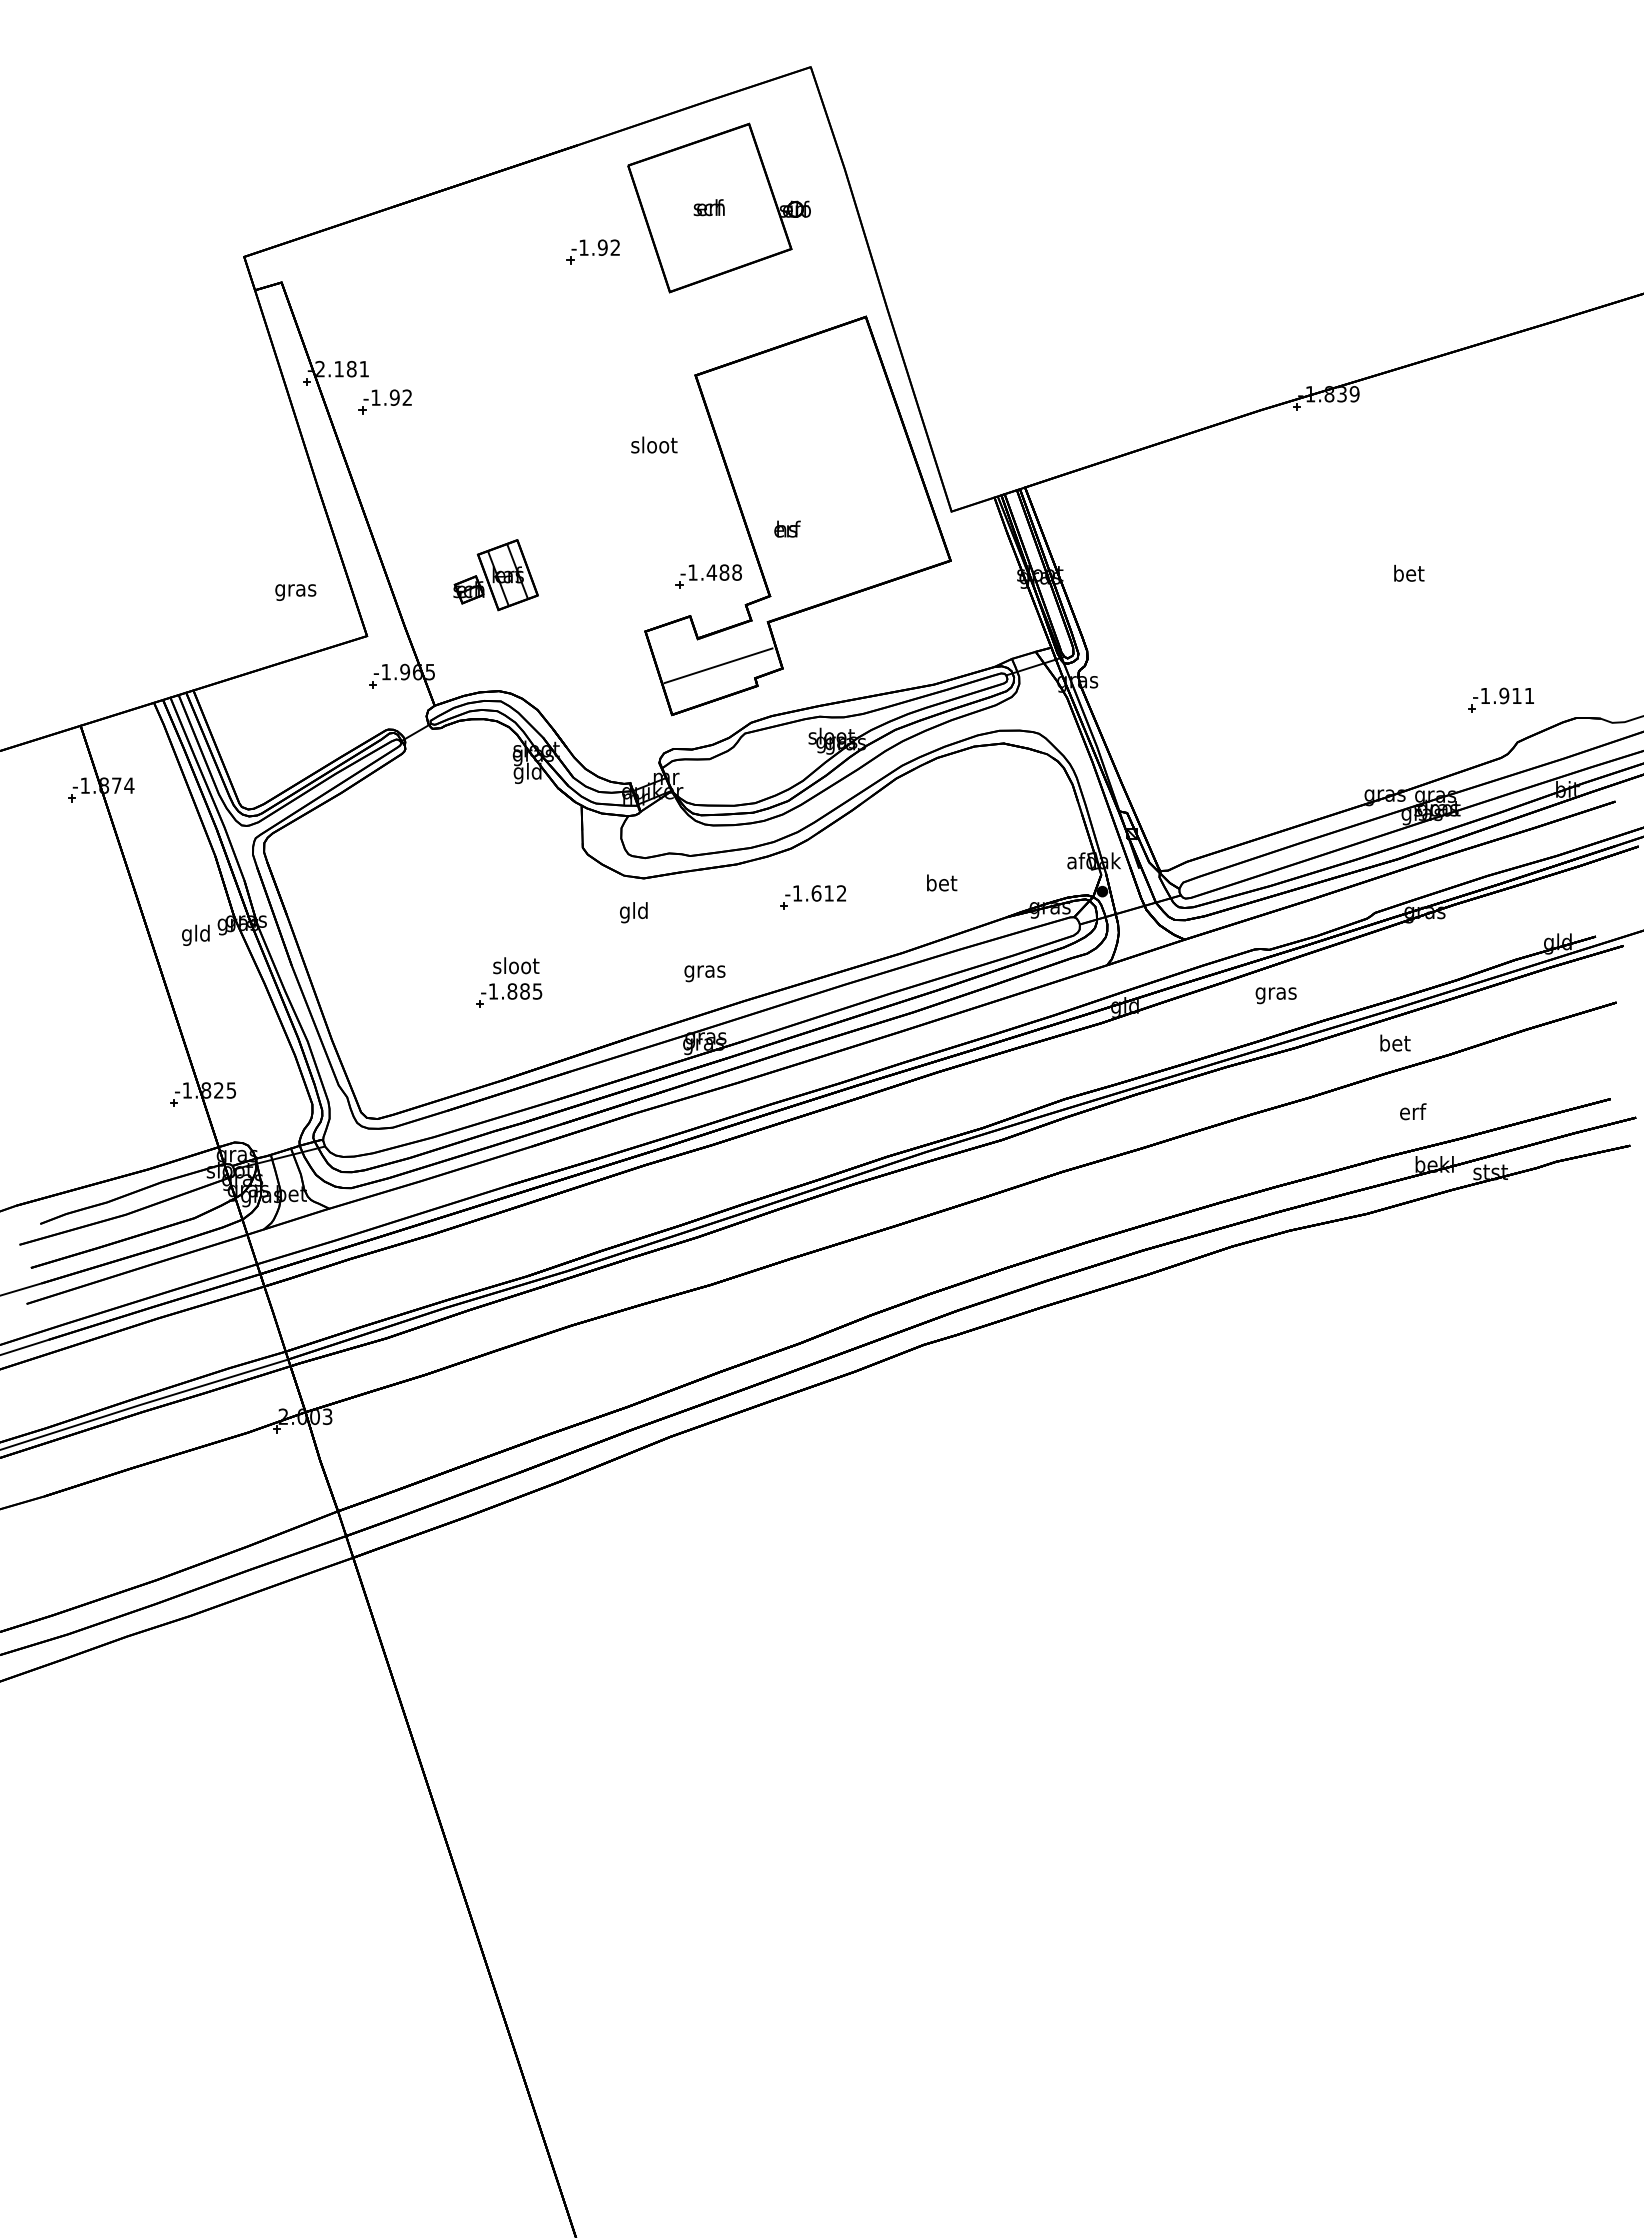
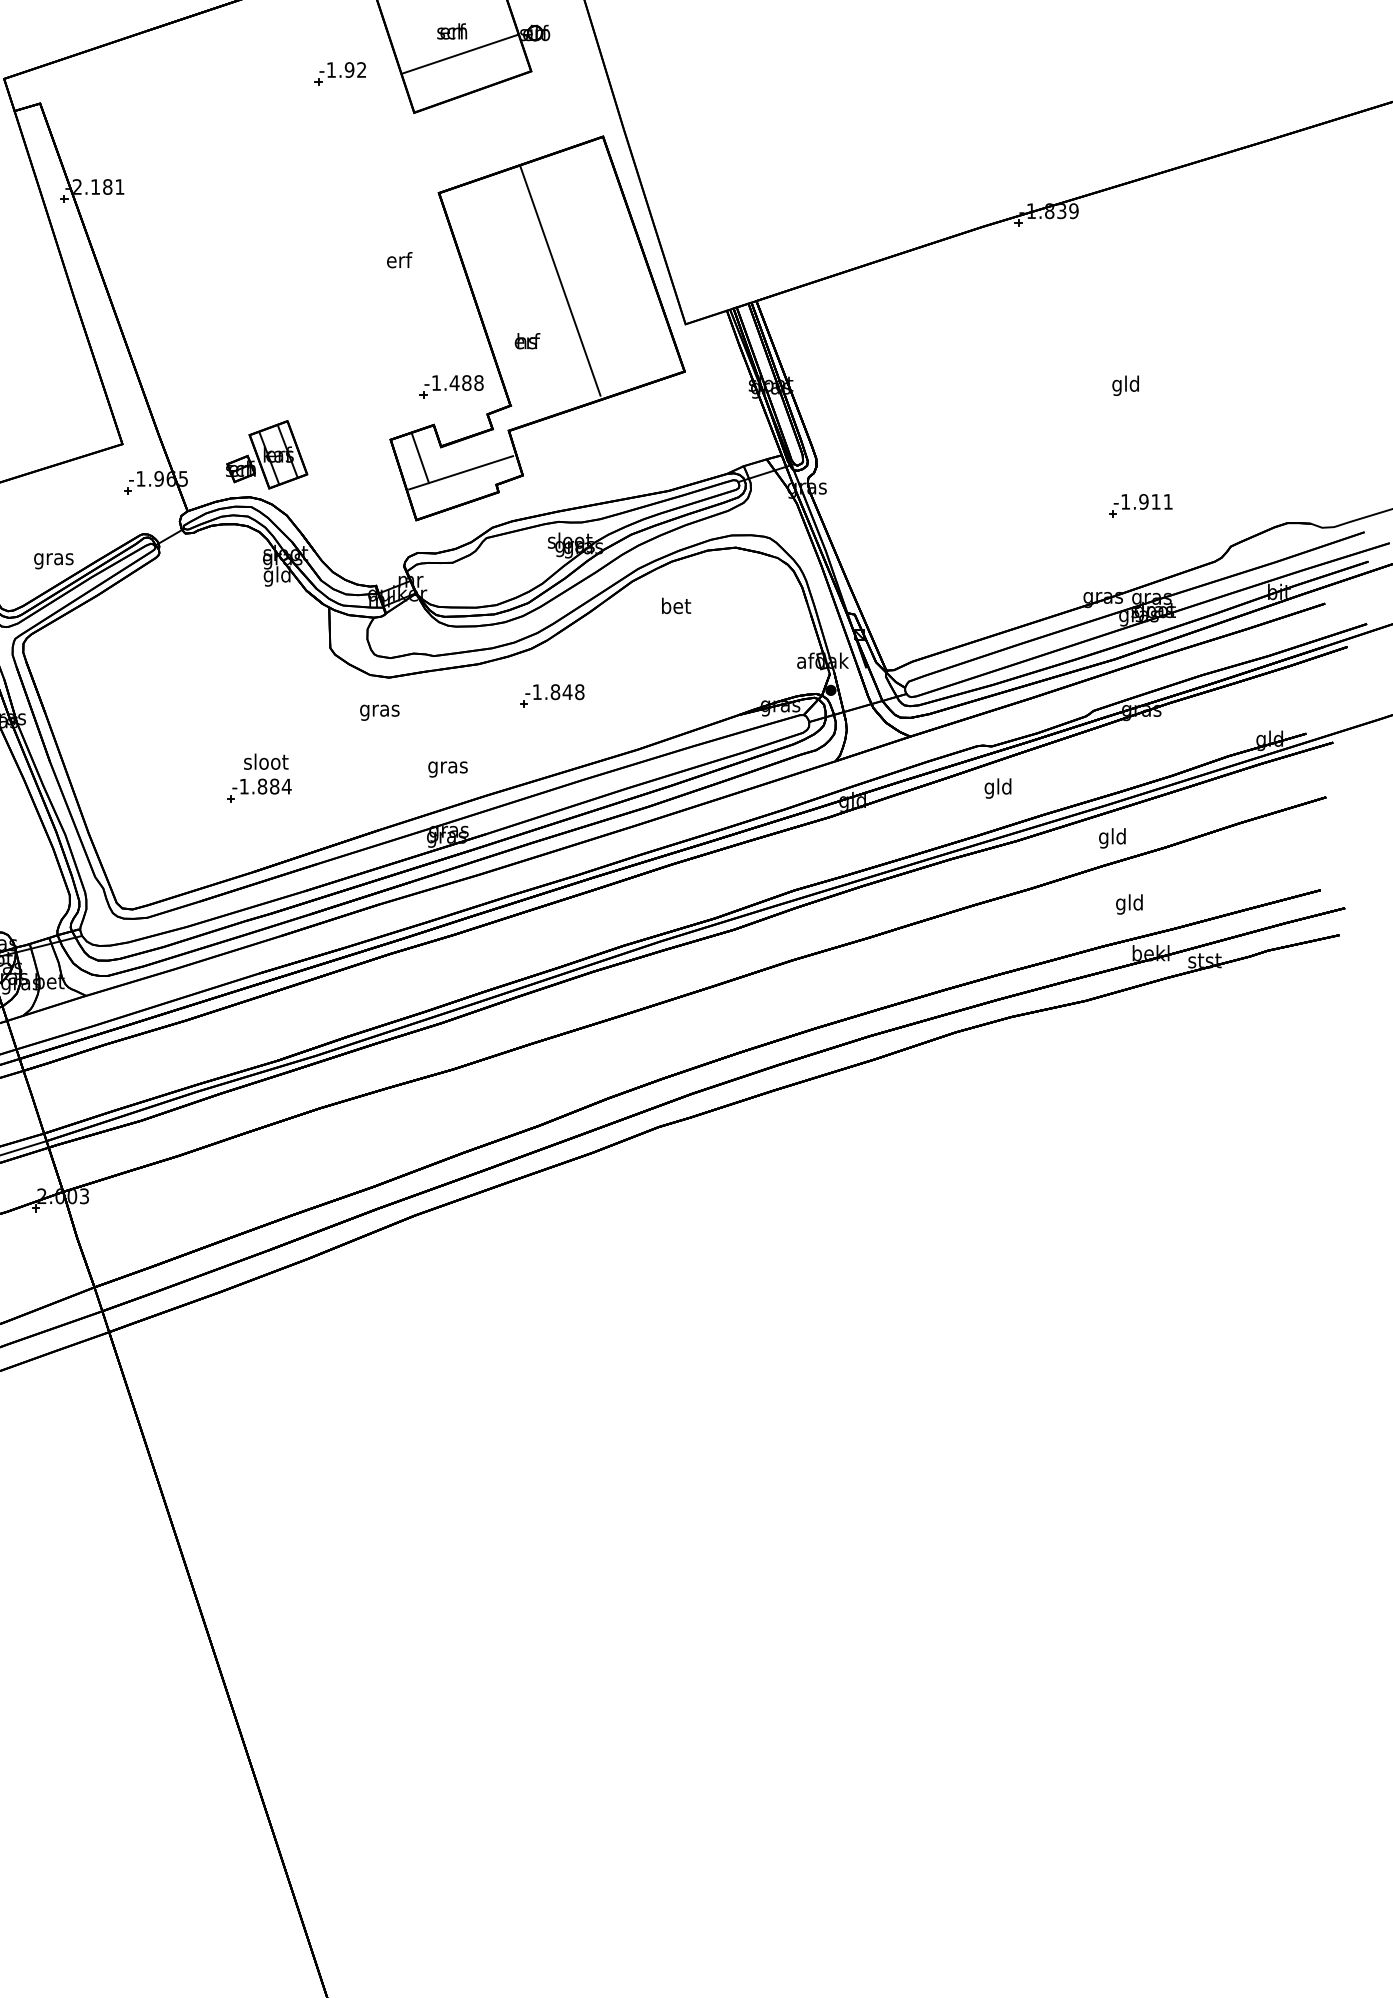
line: (717, 231) -> (460, 54), added
part: (384, 401) -> (139, 218), removed
text: (654, 444) -> (399, 259), sloot -> erf
line: (821, 466) -> (560, 280), added
part: (495, 575) -> (266, 455), moved
text: (1409, 575) -> (1126, 385), bet -> gld
text: (295, 592) -> (53, 561), moved
line: (676, 650) -> (420, 458), added
part: (1500, 699) -> (1140, 505), moved
text: (942, 882) -> (676, 605), moved
text: (828, 893) -> (567, 692), -1.612 -> -1.848
text: (633, 912) -> (379, 710), gld -> gras
text: (537, 991) -> (286, 786), -1.885 -> -1.884
text: (1275, 993) -> (997, 788), gras -> gld
text: (1395, 1044) -> (1113, 837), bet -> gld
text: (1412, 1113) -> (1129, 904), erf -> gld

